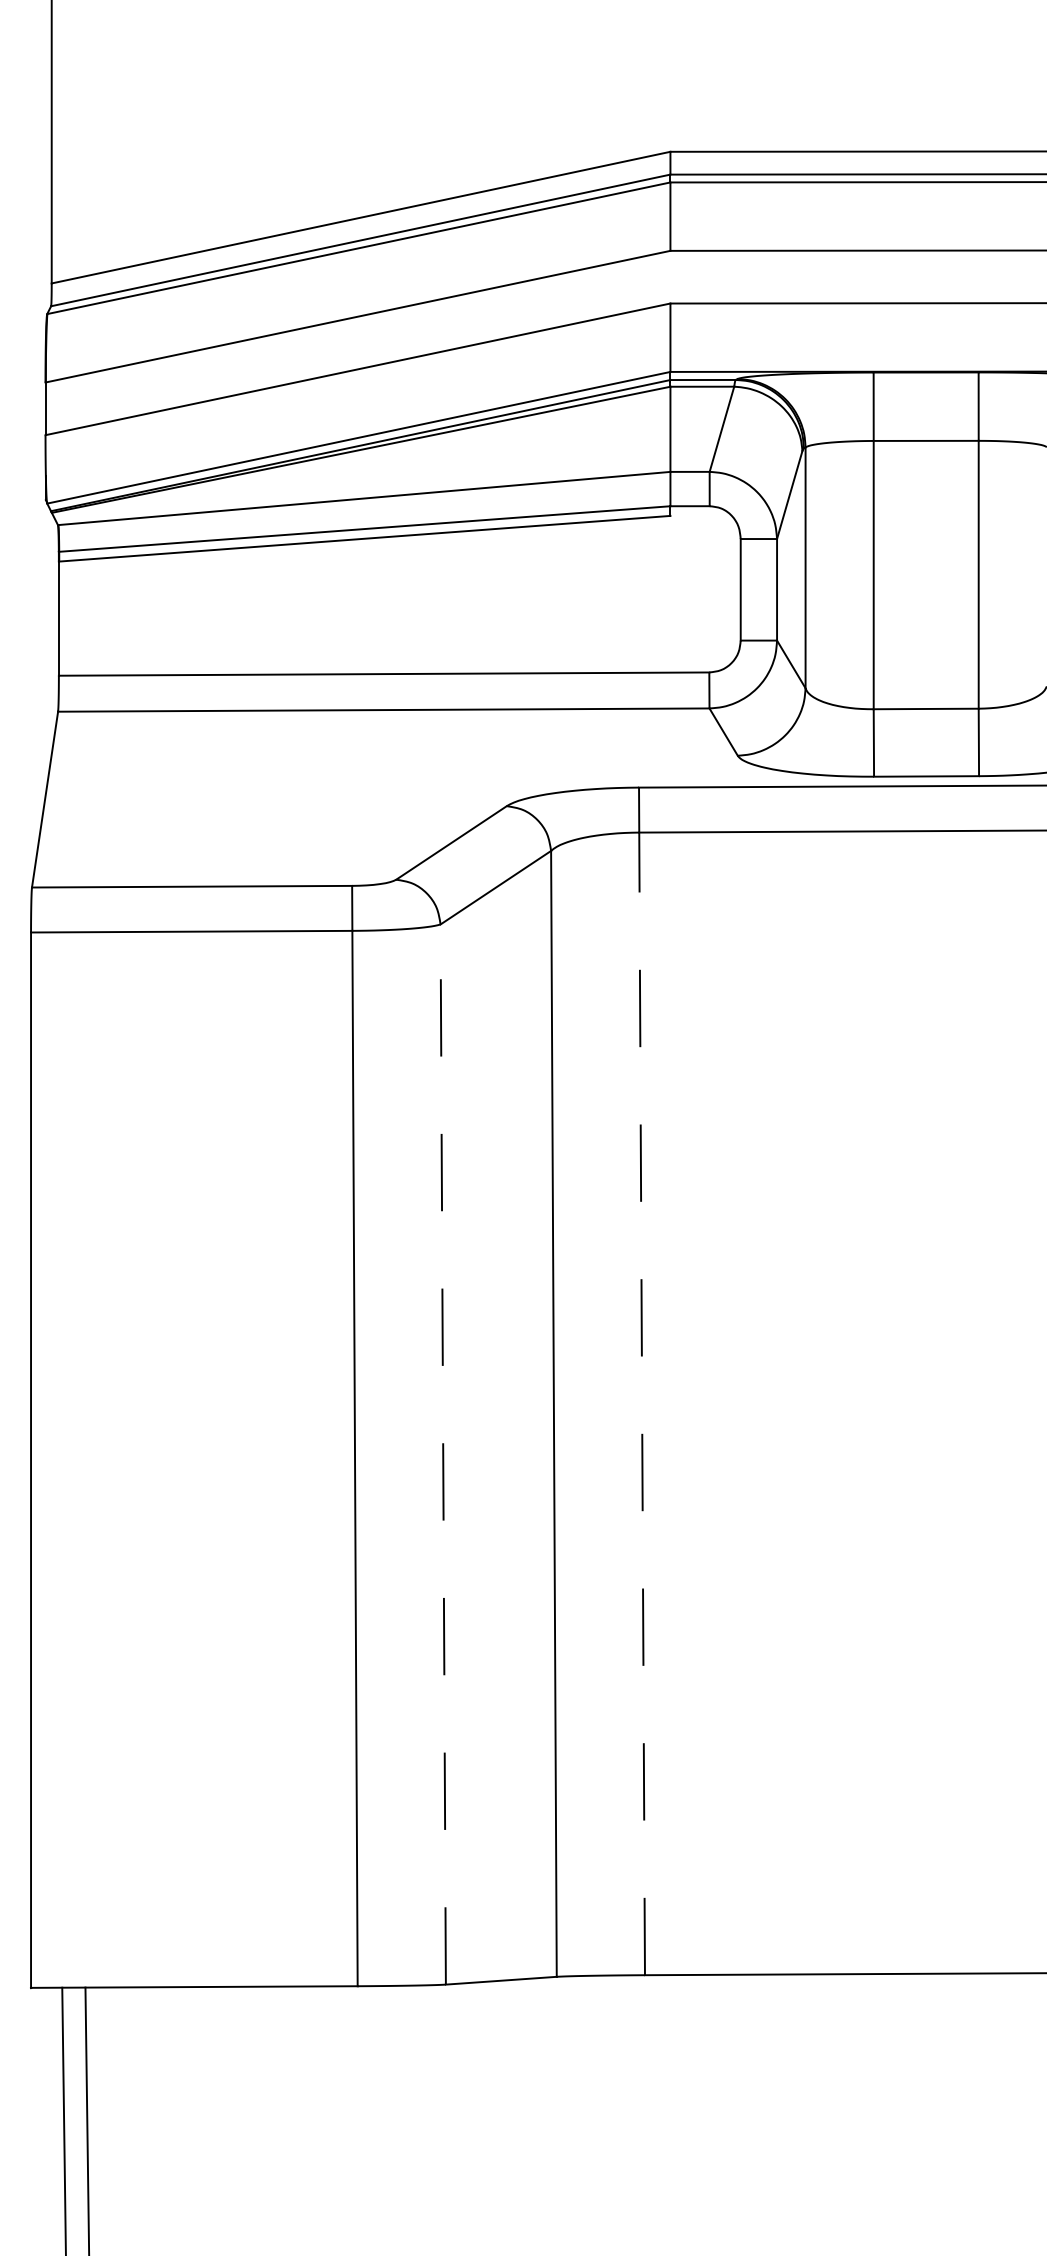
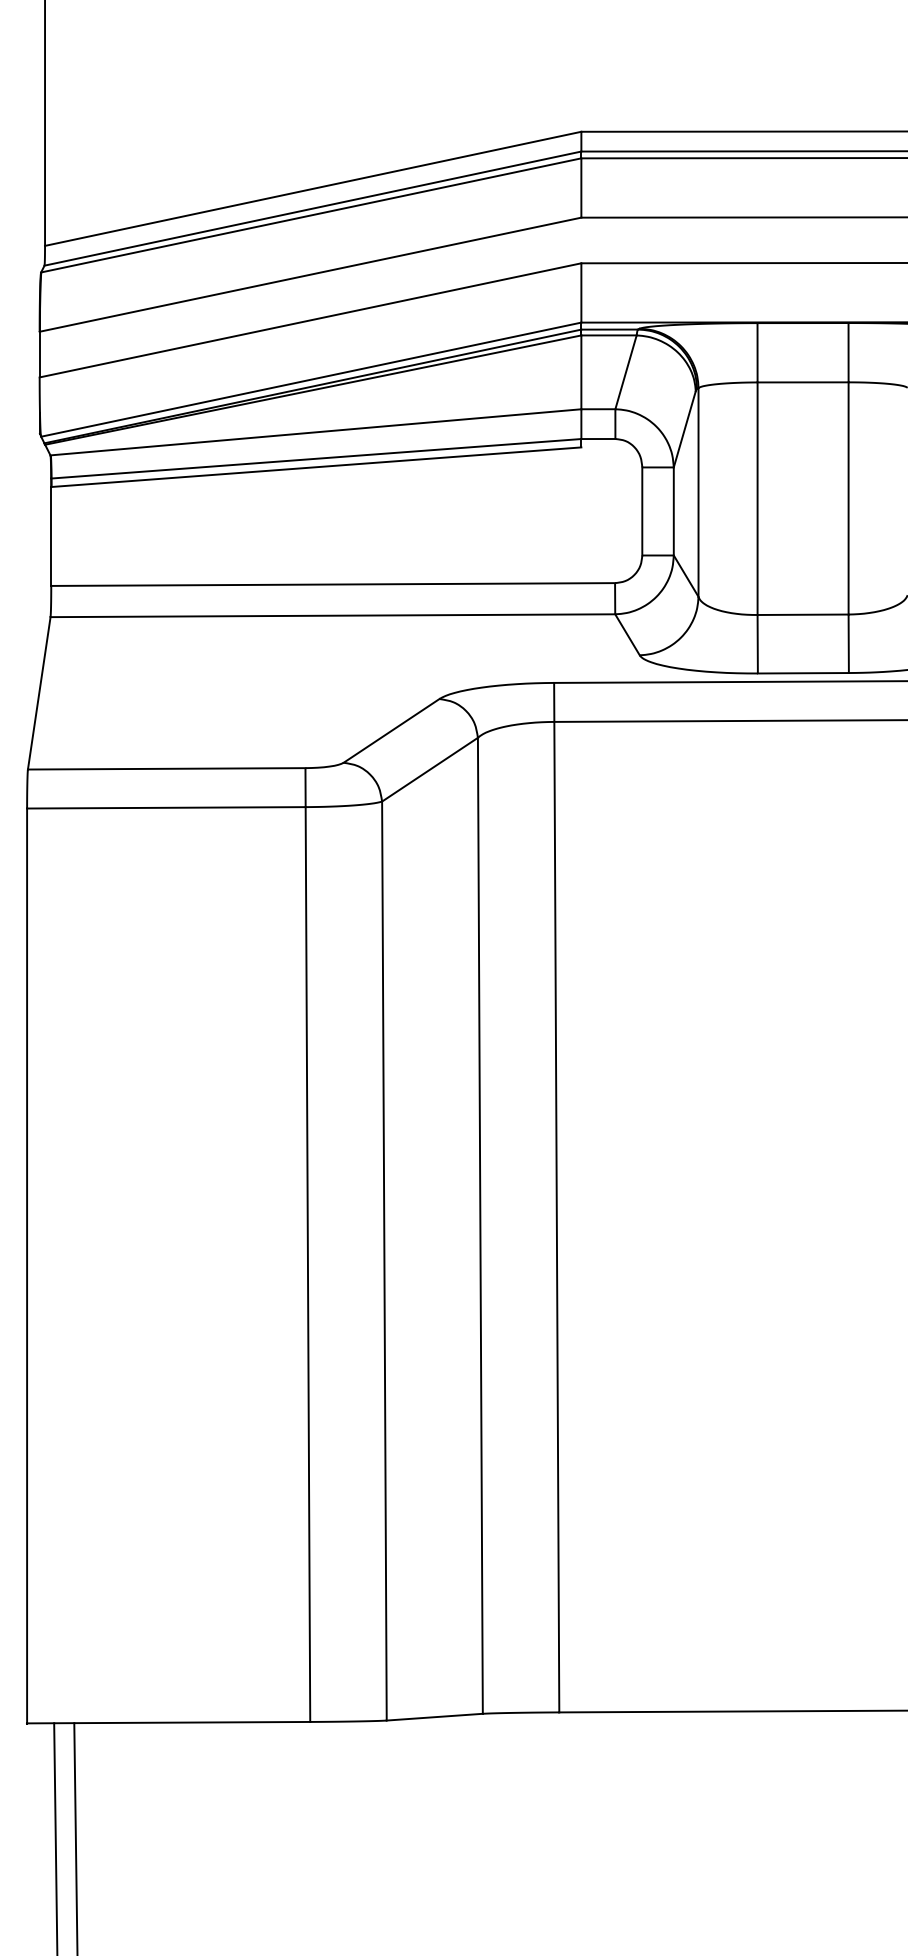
line: (641, 1403) -> (556, 1216), dashed -> solid
line: (443, 1453) -> (384, 1260), dashed -> solid

